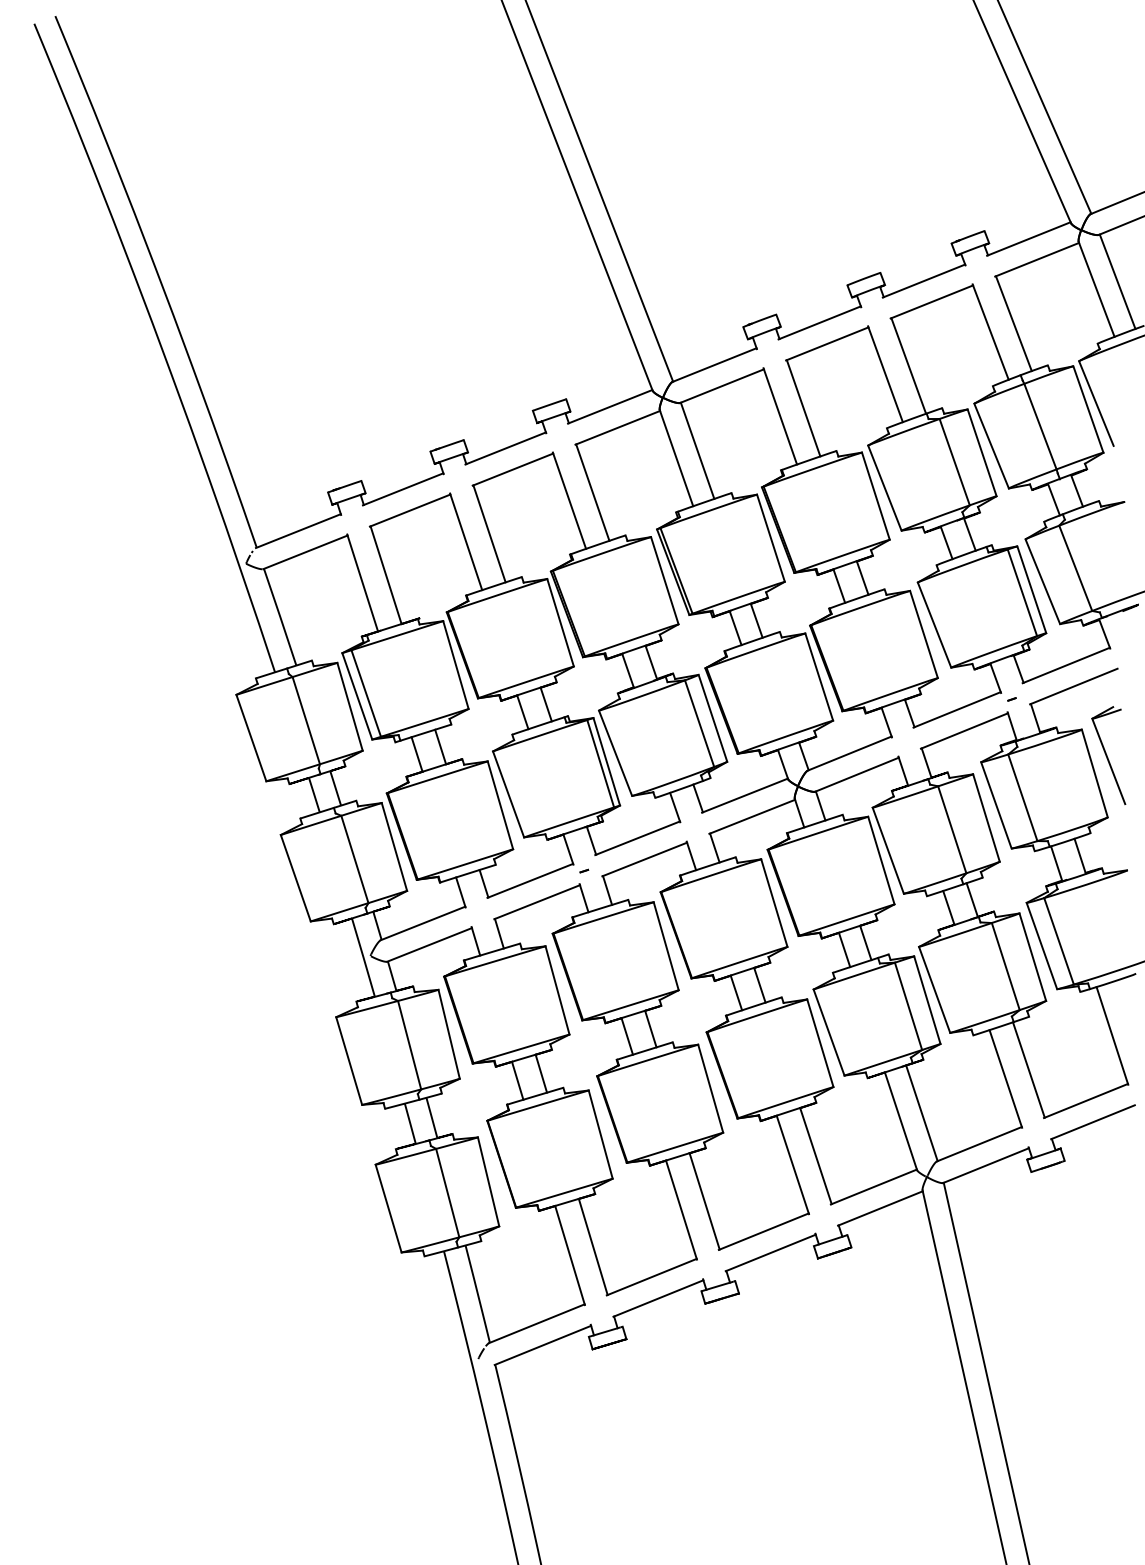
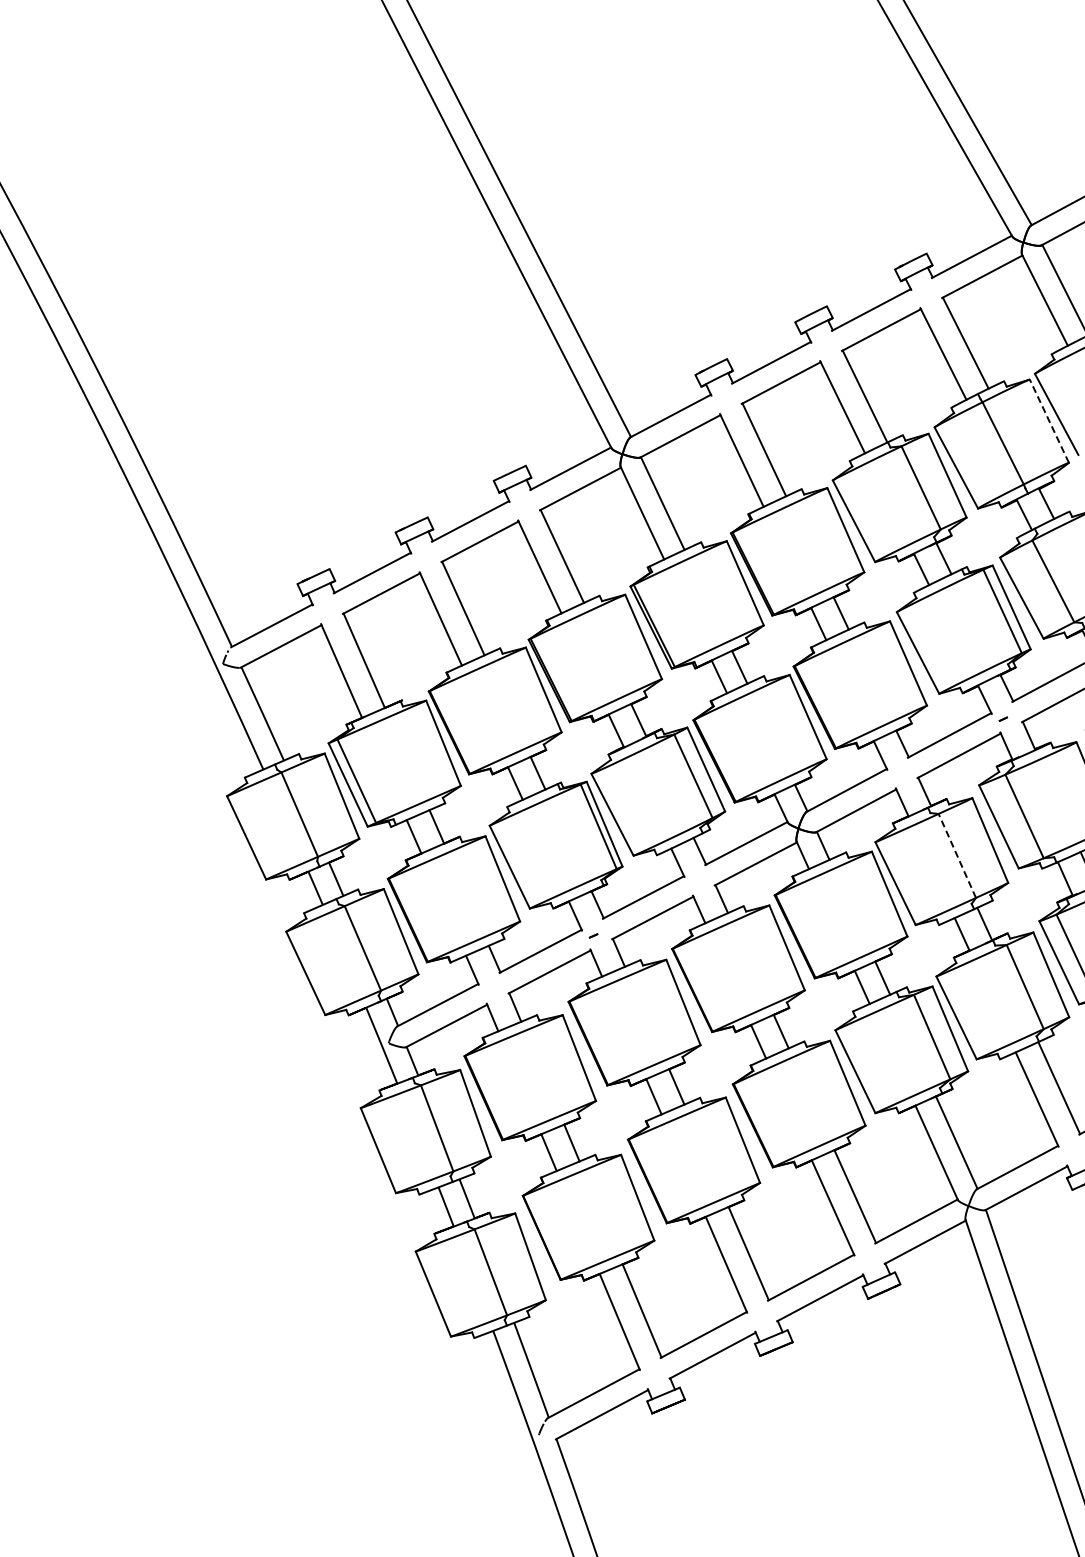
line: (1088, 409) -> (1049, 421), solid -> dashed
line: (952, 829) -> (957, 855), solid -> dashed

